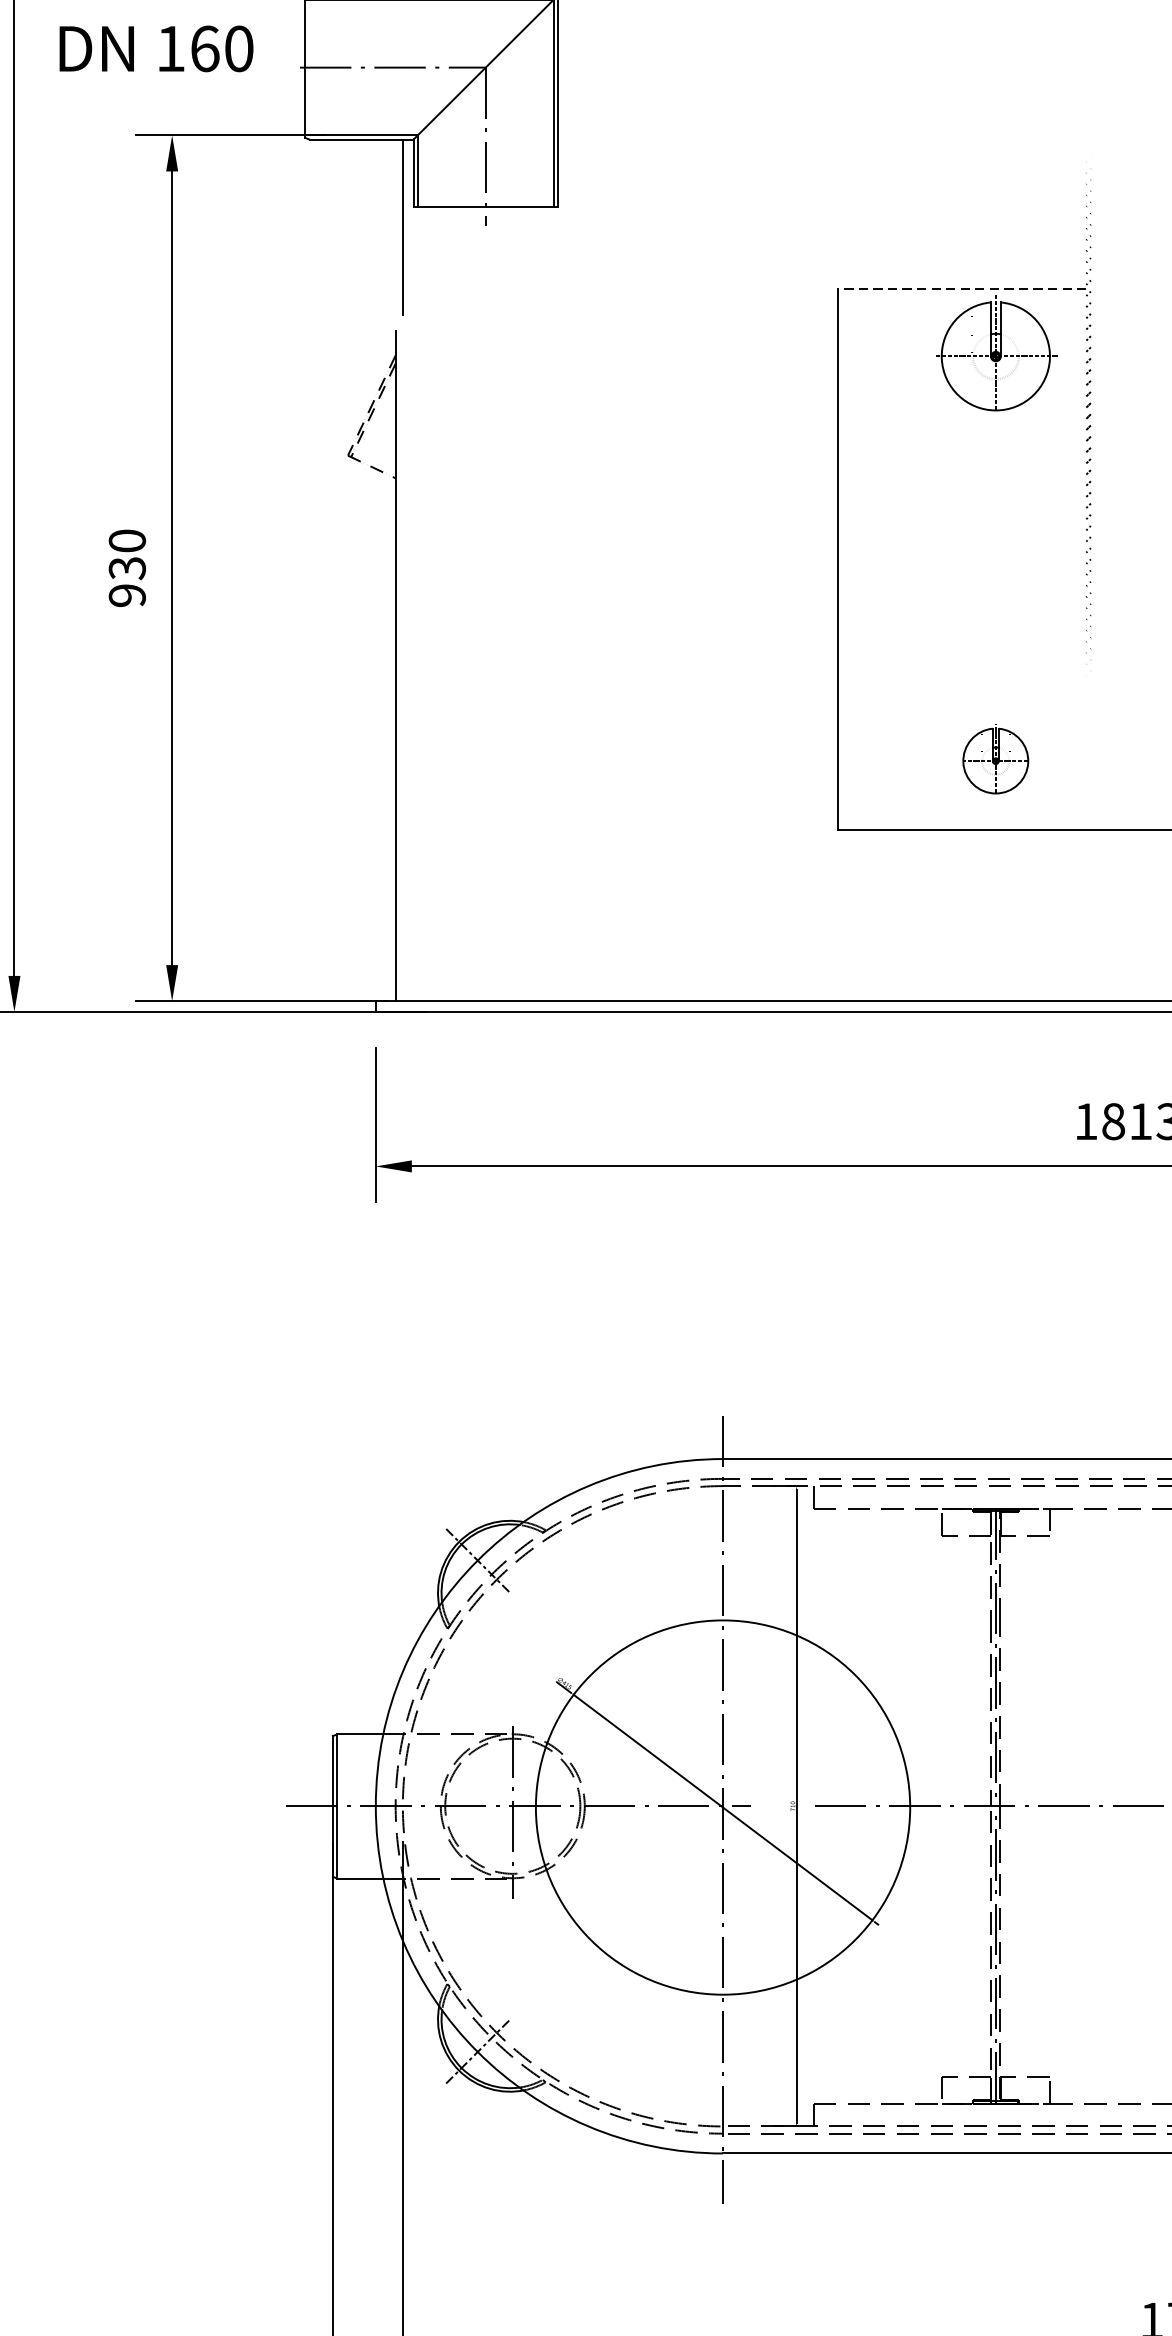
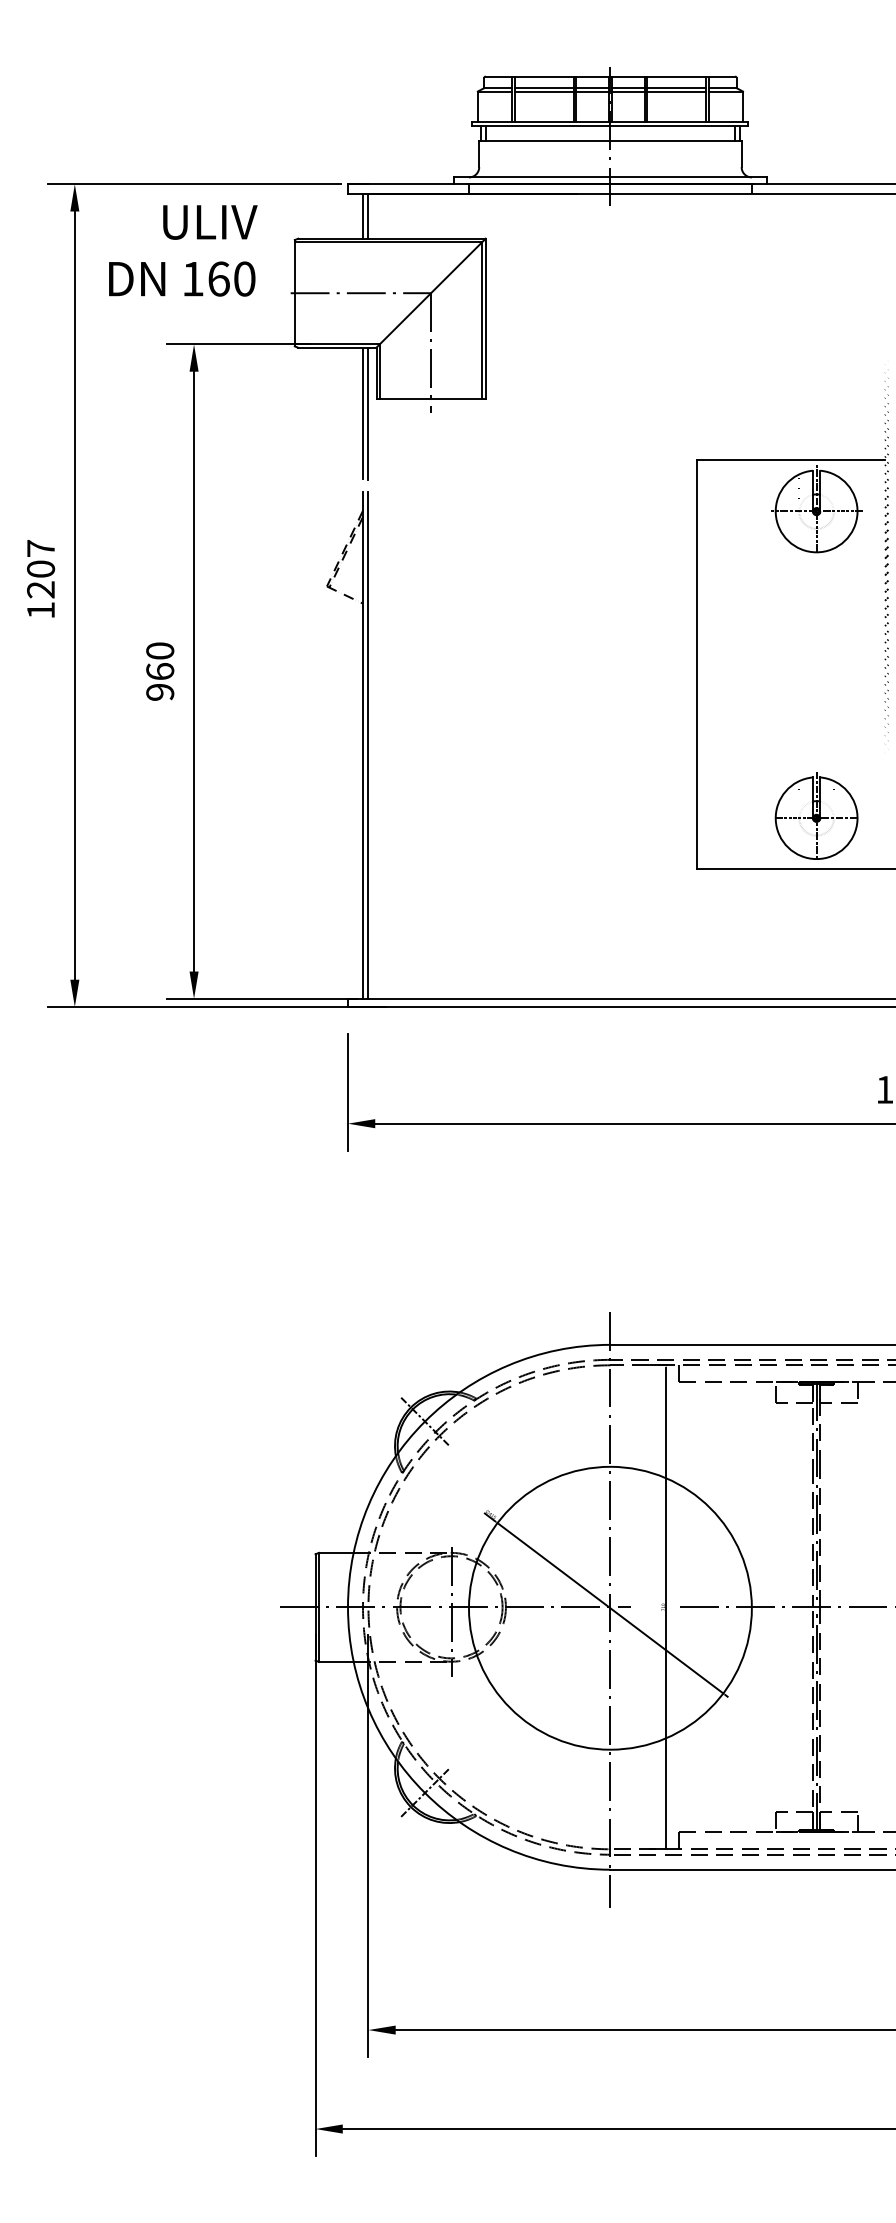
line: (396, 226) -> (363, 413), added
line: (962, 288) -> (791, 460), dashed -> solid
text: (127, 568) -> (160, 671), 930 -> 960
line: (402, 666) -> (368, 745), added
part: (995, 758) -> (816, 815), size x1.67

